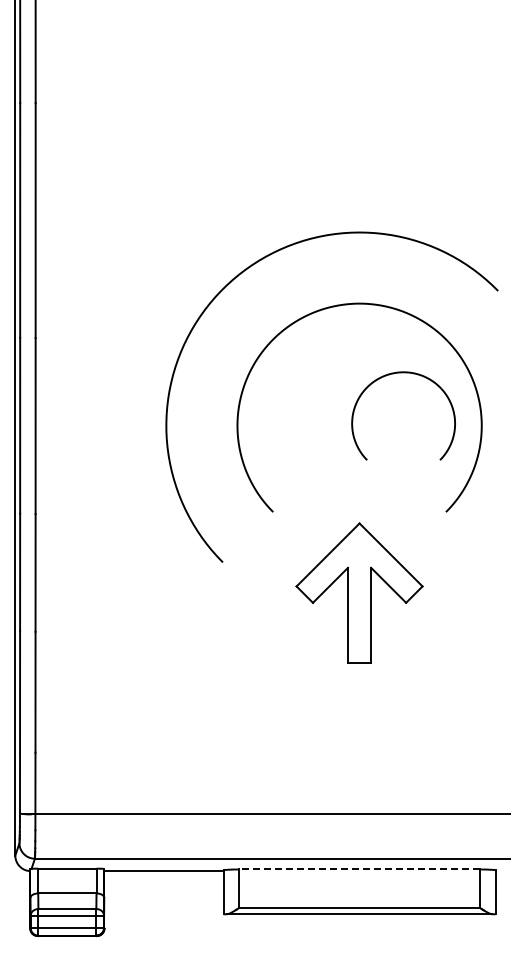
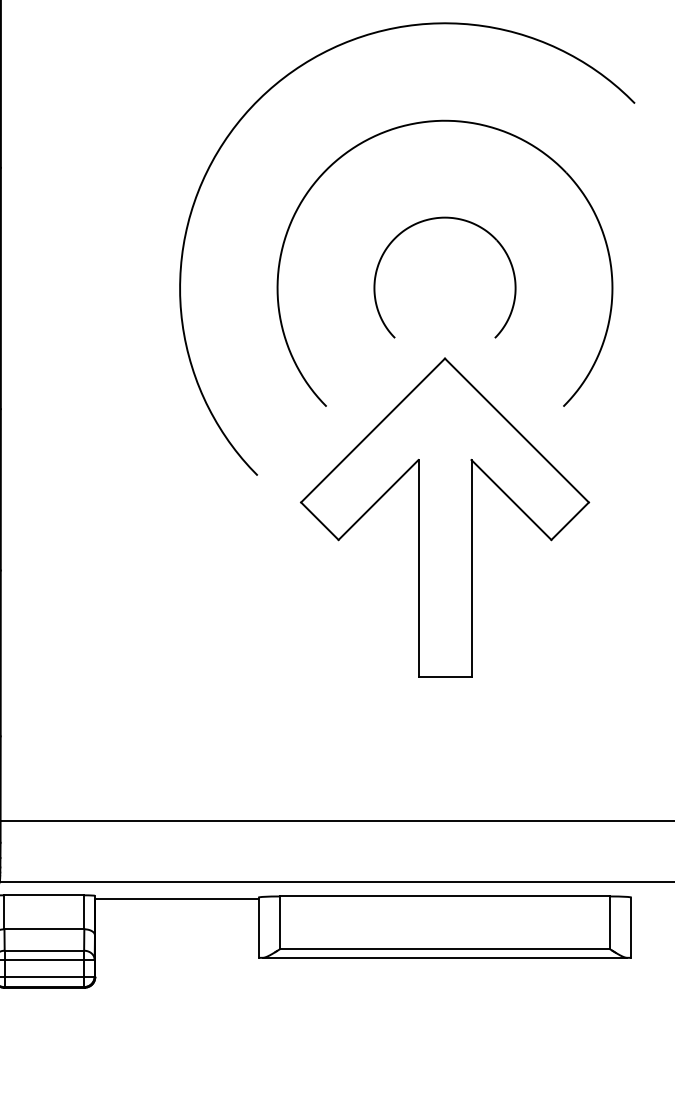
part: (403, 373) -> (444, 219), moved
part: (359, 592) -> (444, 516), size x1.67
line: (359, 869) -> (444, 896), dashed -> solid

